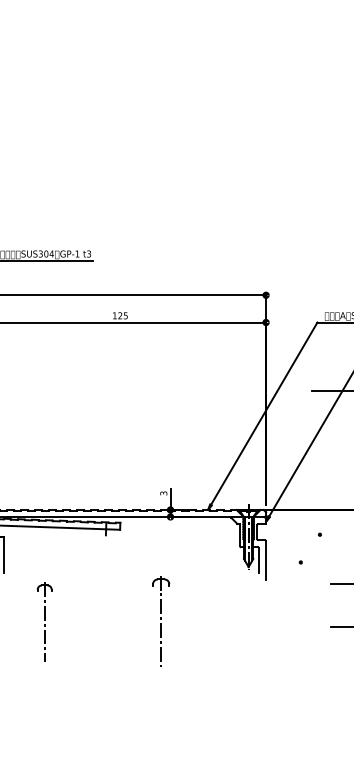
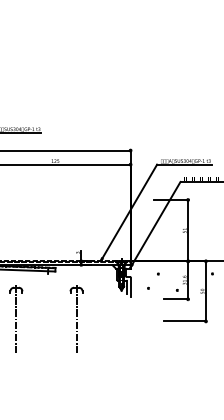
part: (44, 620) -> (16, 318), size x1.67
part: (161, 620) -> (76, 318), size x1.43

